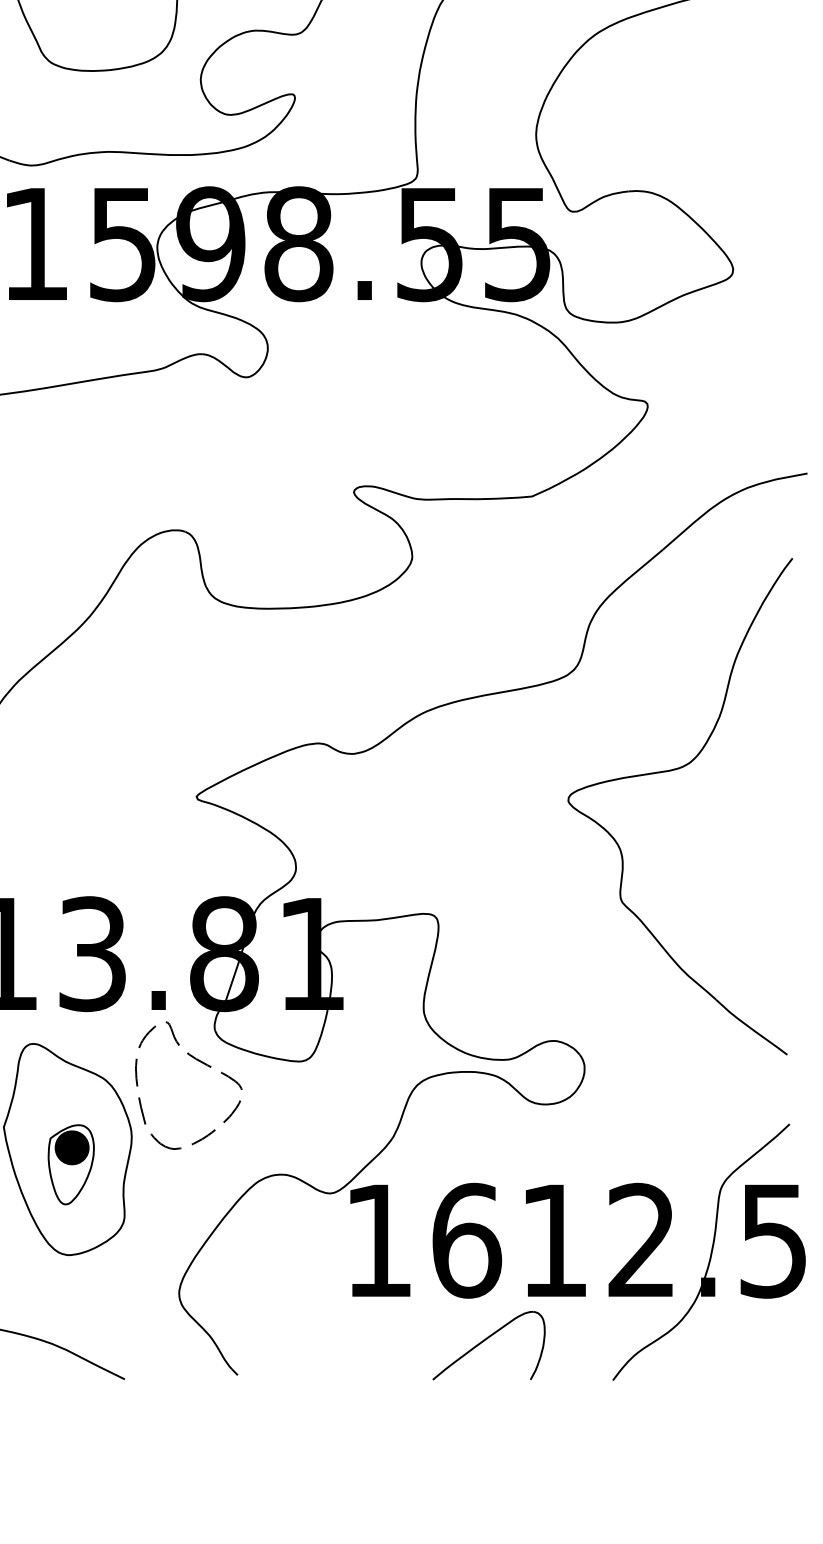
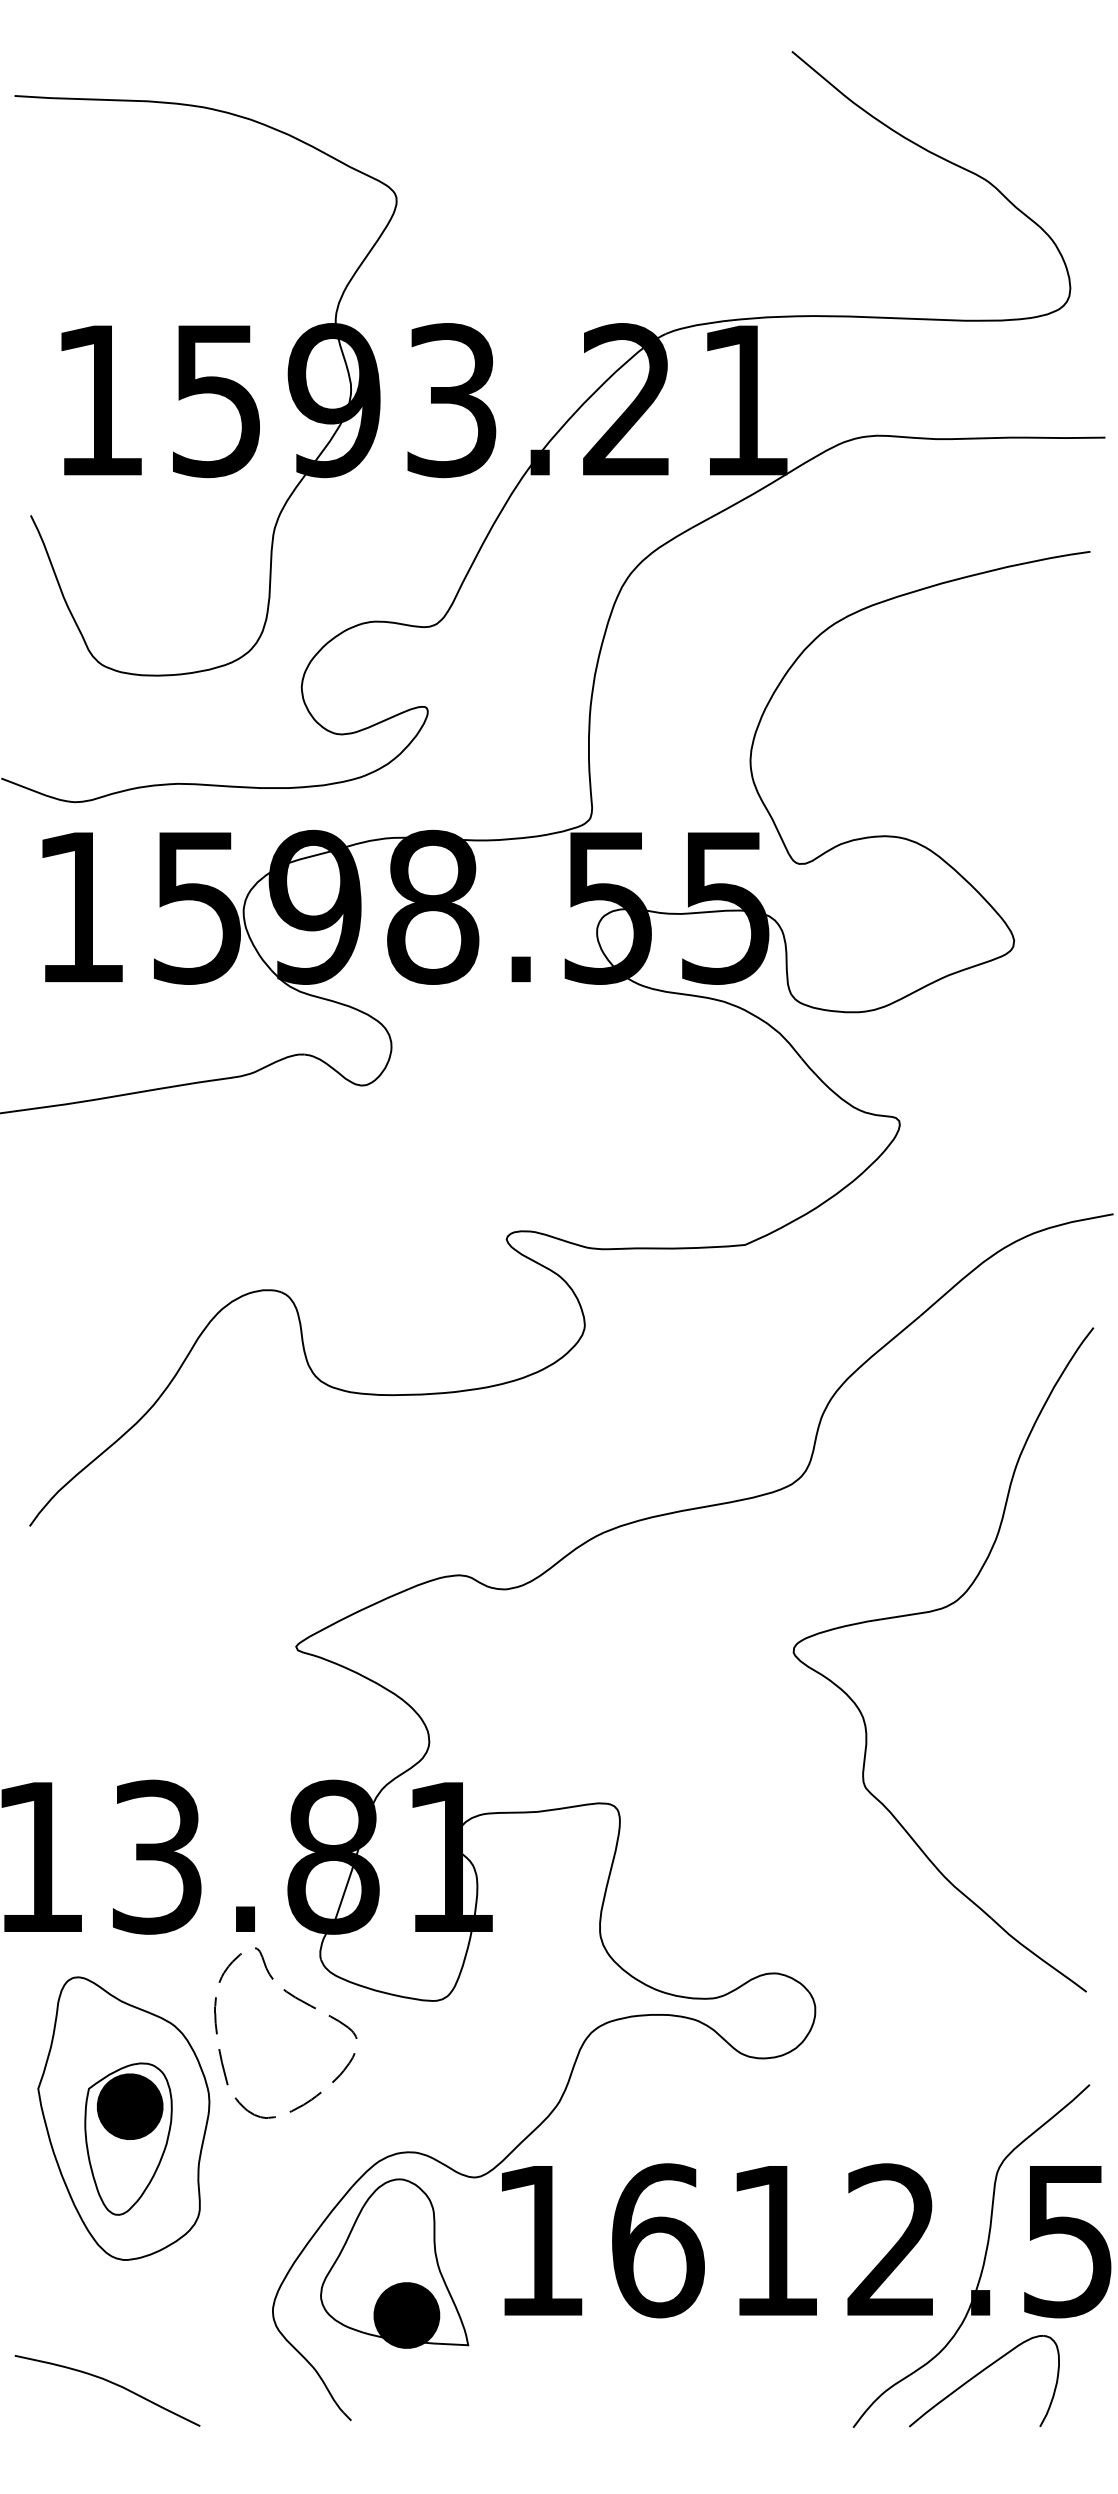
part: (71, 1164) -> (128, 2138), size x1.43
part: (270, 1257) -> (394, 2263), added
part: (485, 1340) -> (979, 2374), moved

